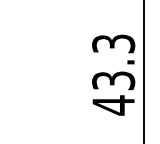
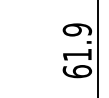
text: (113, 74) -> (77, 50), 43.3 -> 61.9

